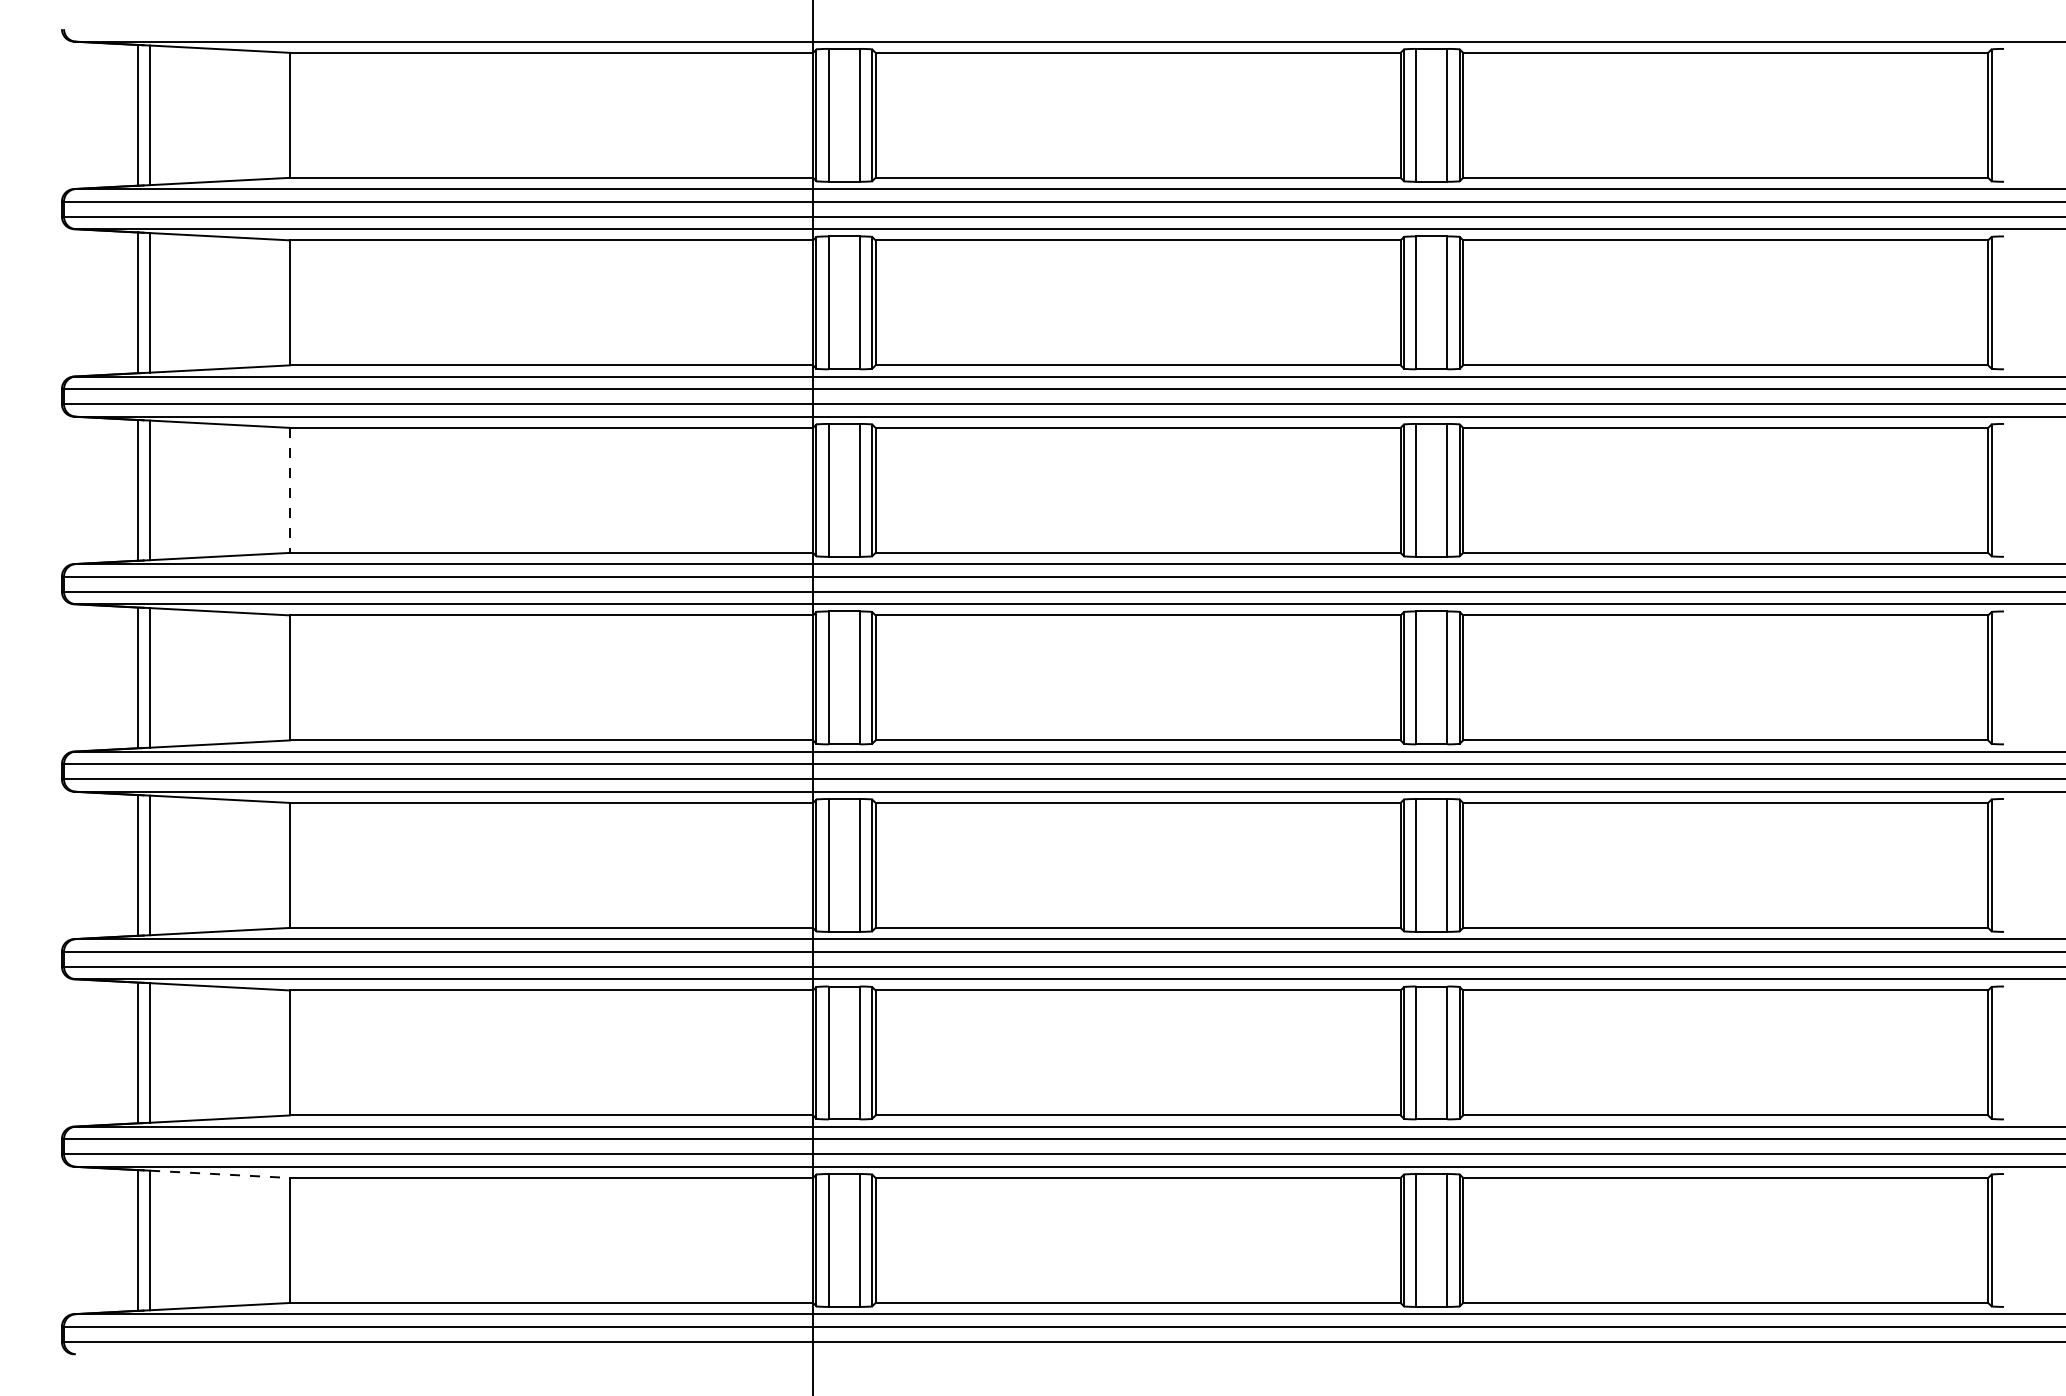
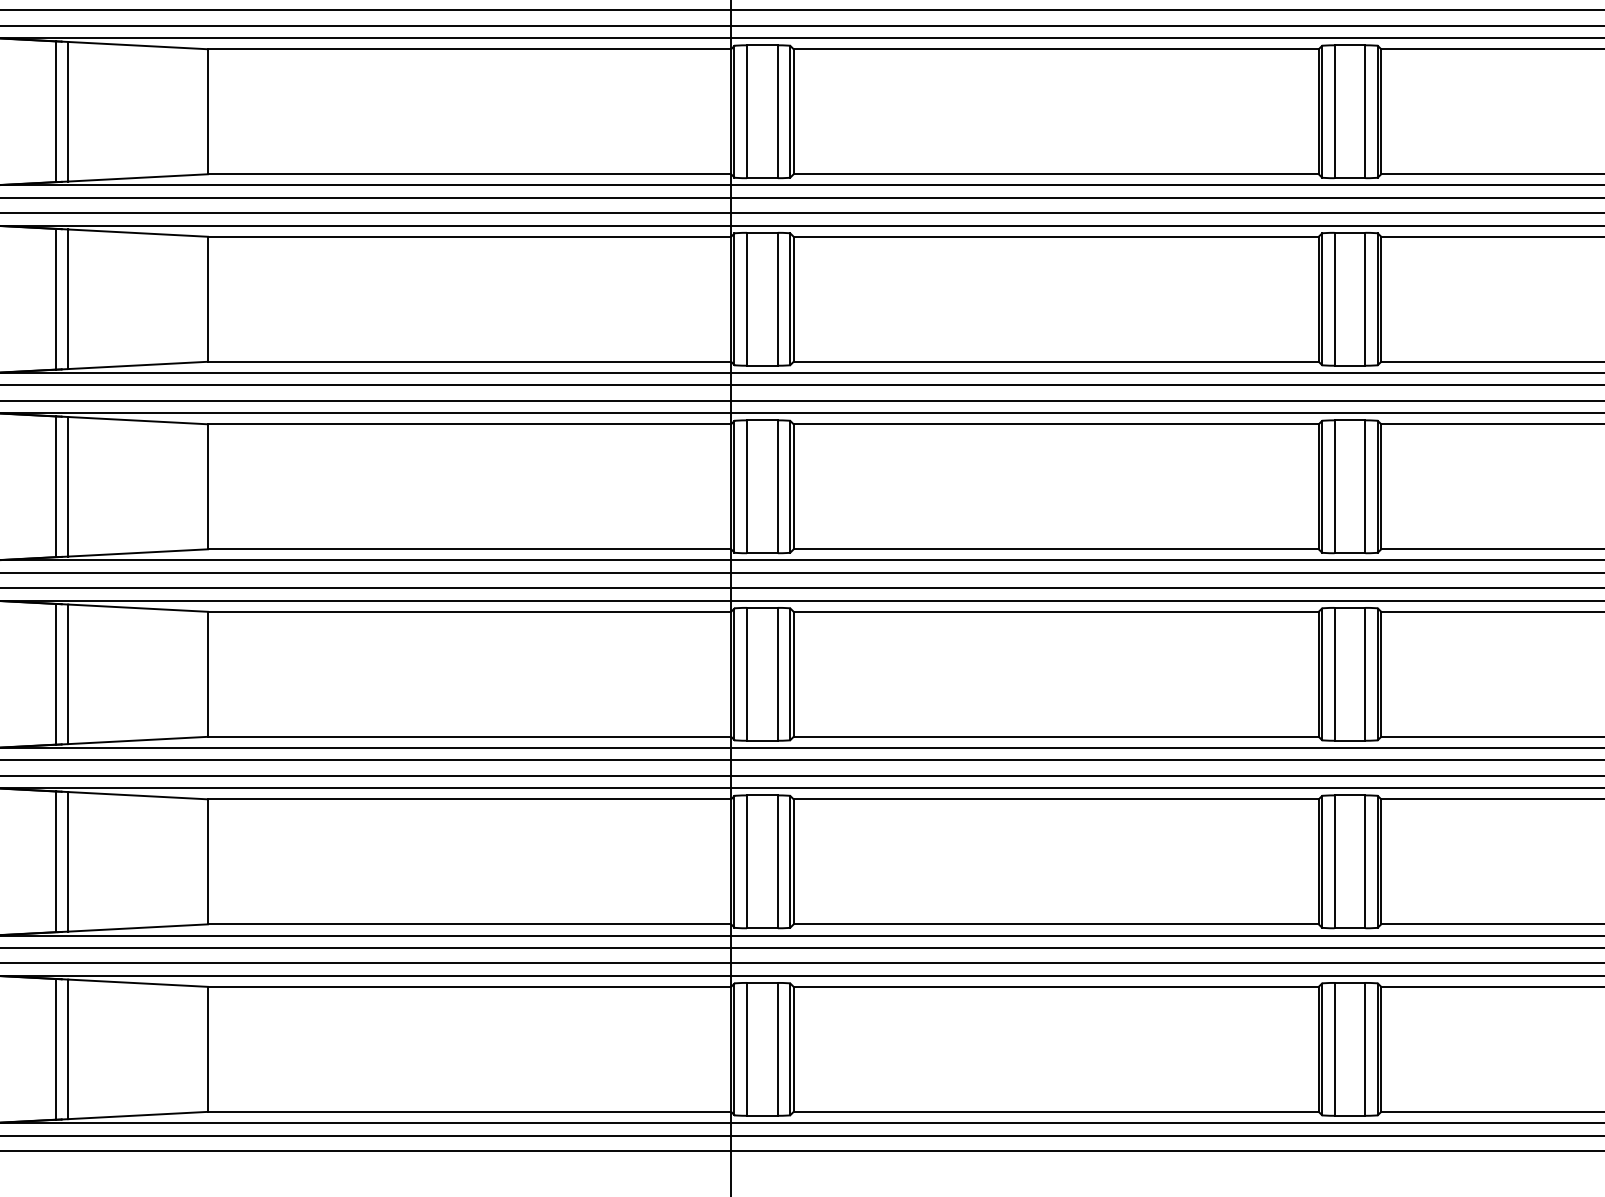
line: (289, 490) -> (207, 299), dashed -> solid
line: (220, 1174) -> (138, 983), dashed -> solid

